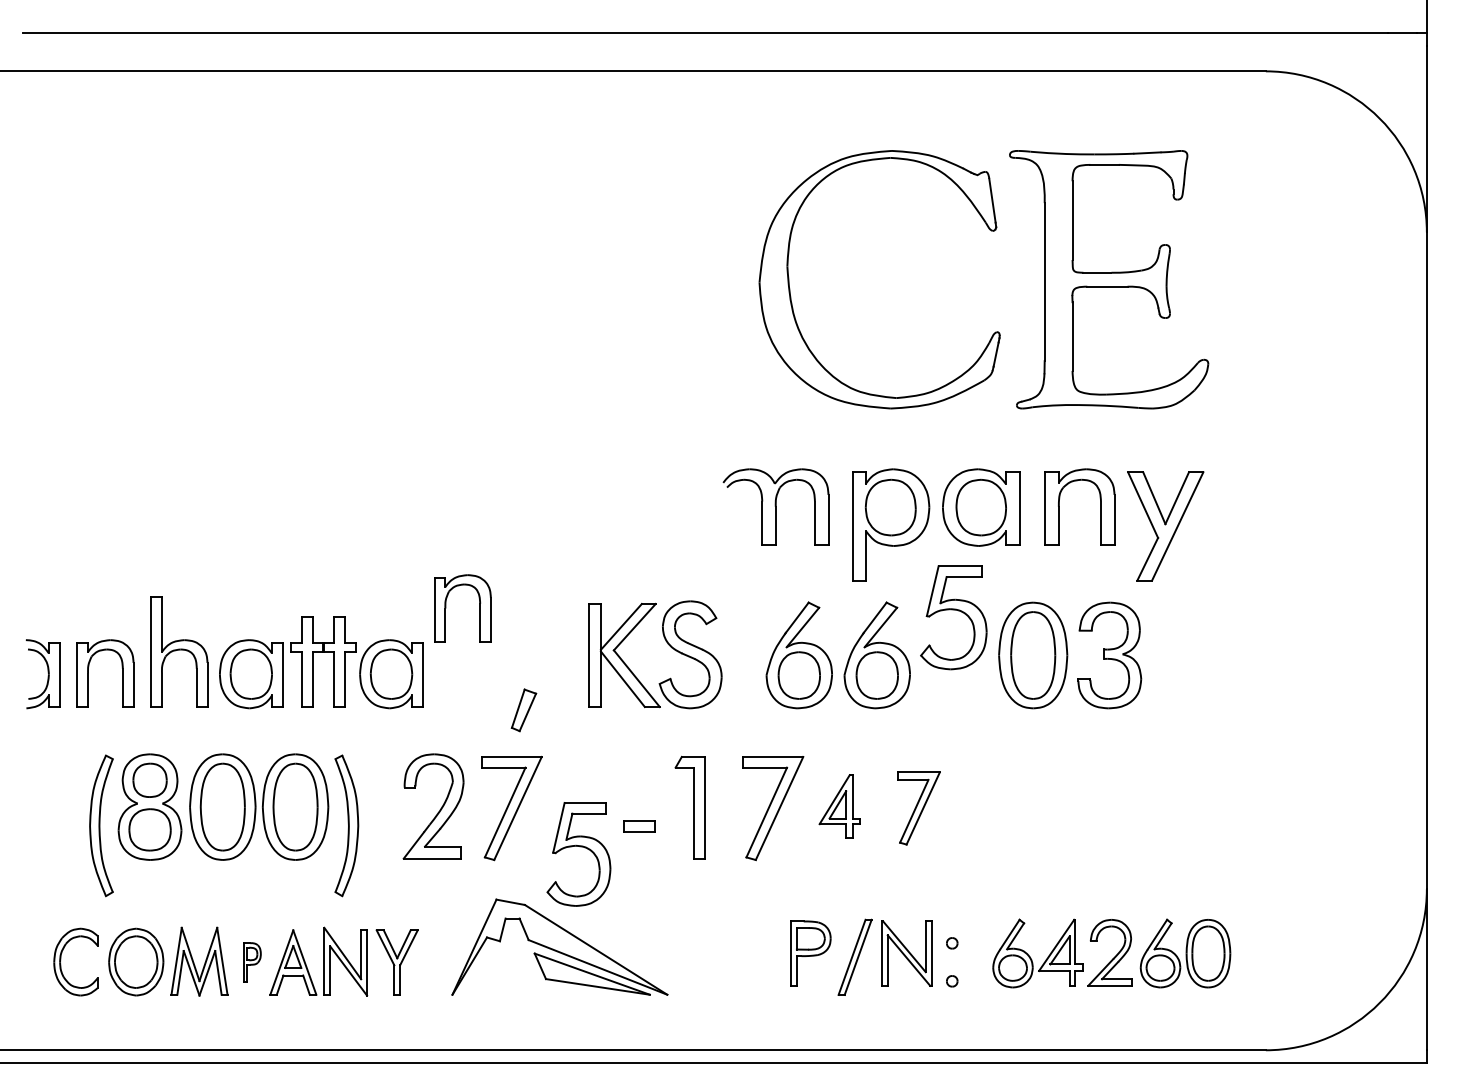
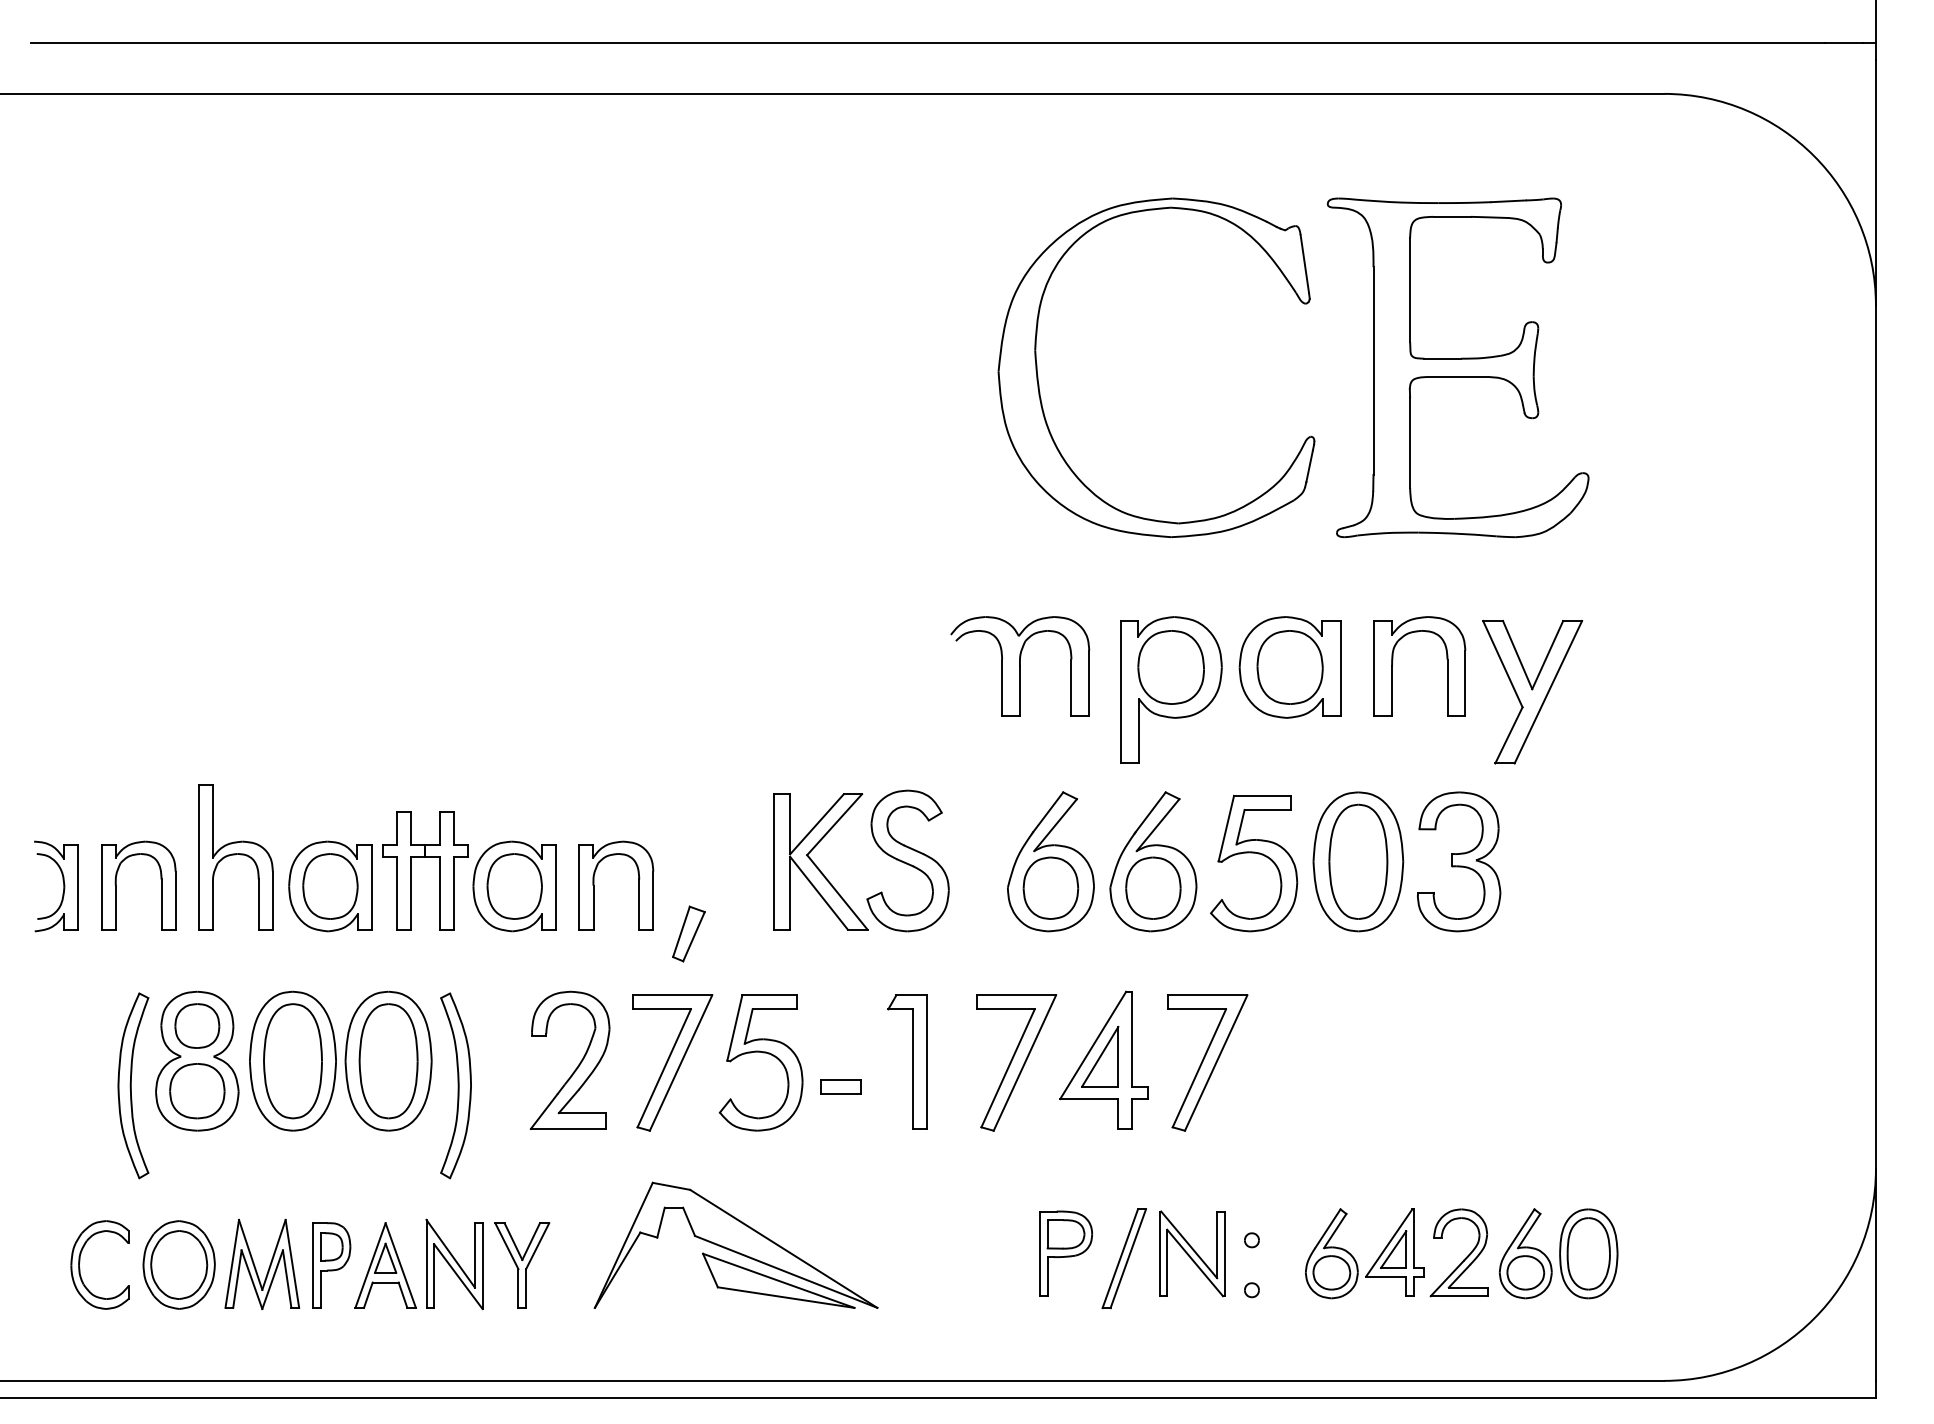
part: (446, 608) -> (594, 885), moved
part: (953, 610) -> (1253, 853), moved
part: (839, 806) -> (1103, 1060), size x1.67
part: (918, 808) -> (1207, 1063), size x1.43
part: (580, 847) -> (763, 1053), moved
part: (252, 962) -> (331, 1265), size x1.67

